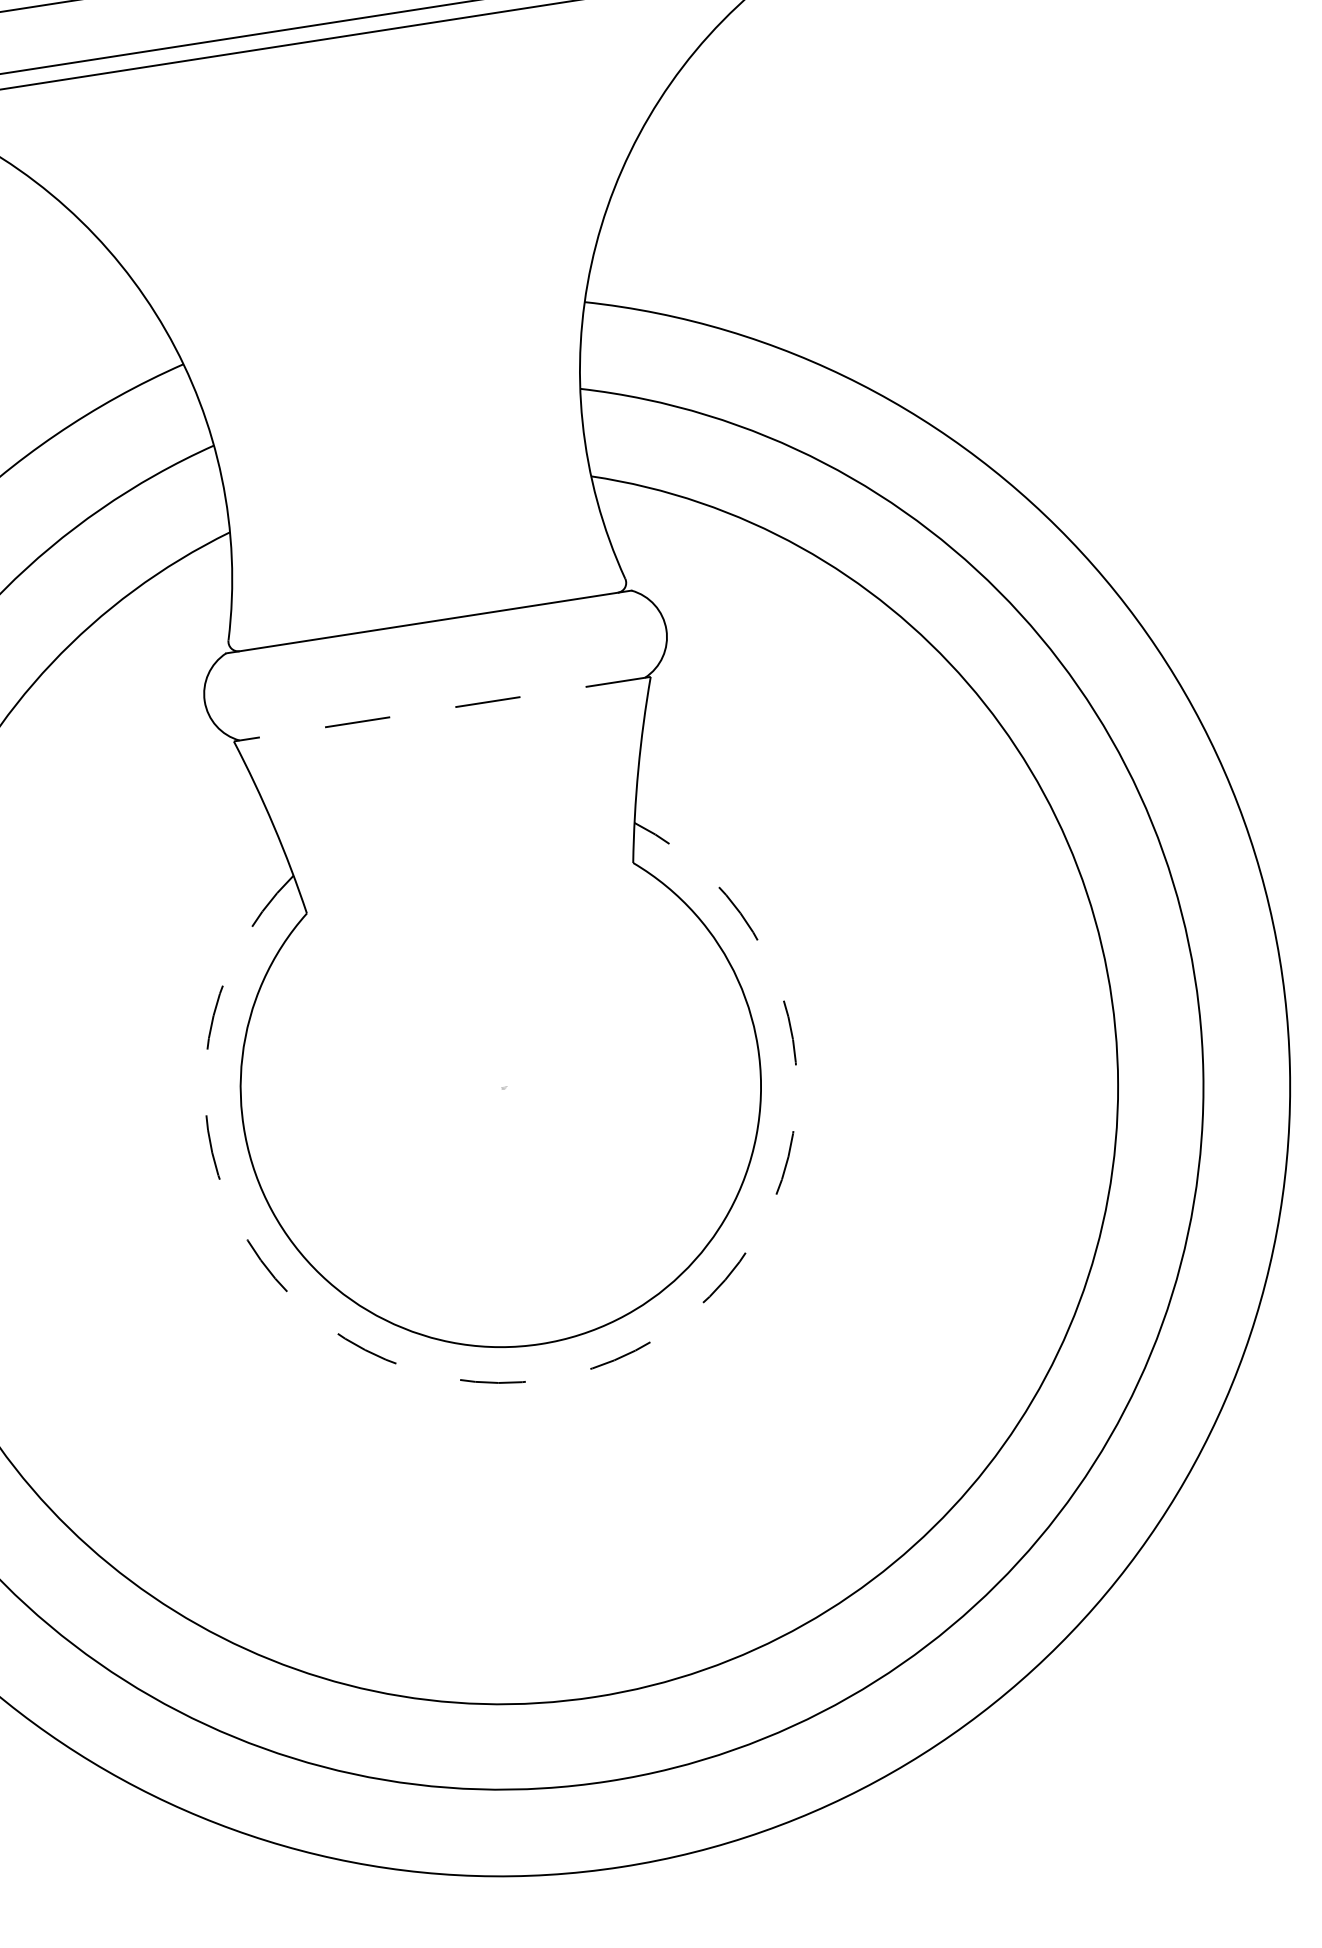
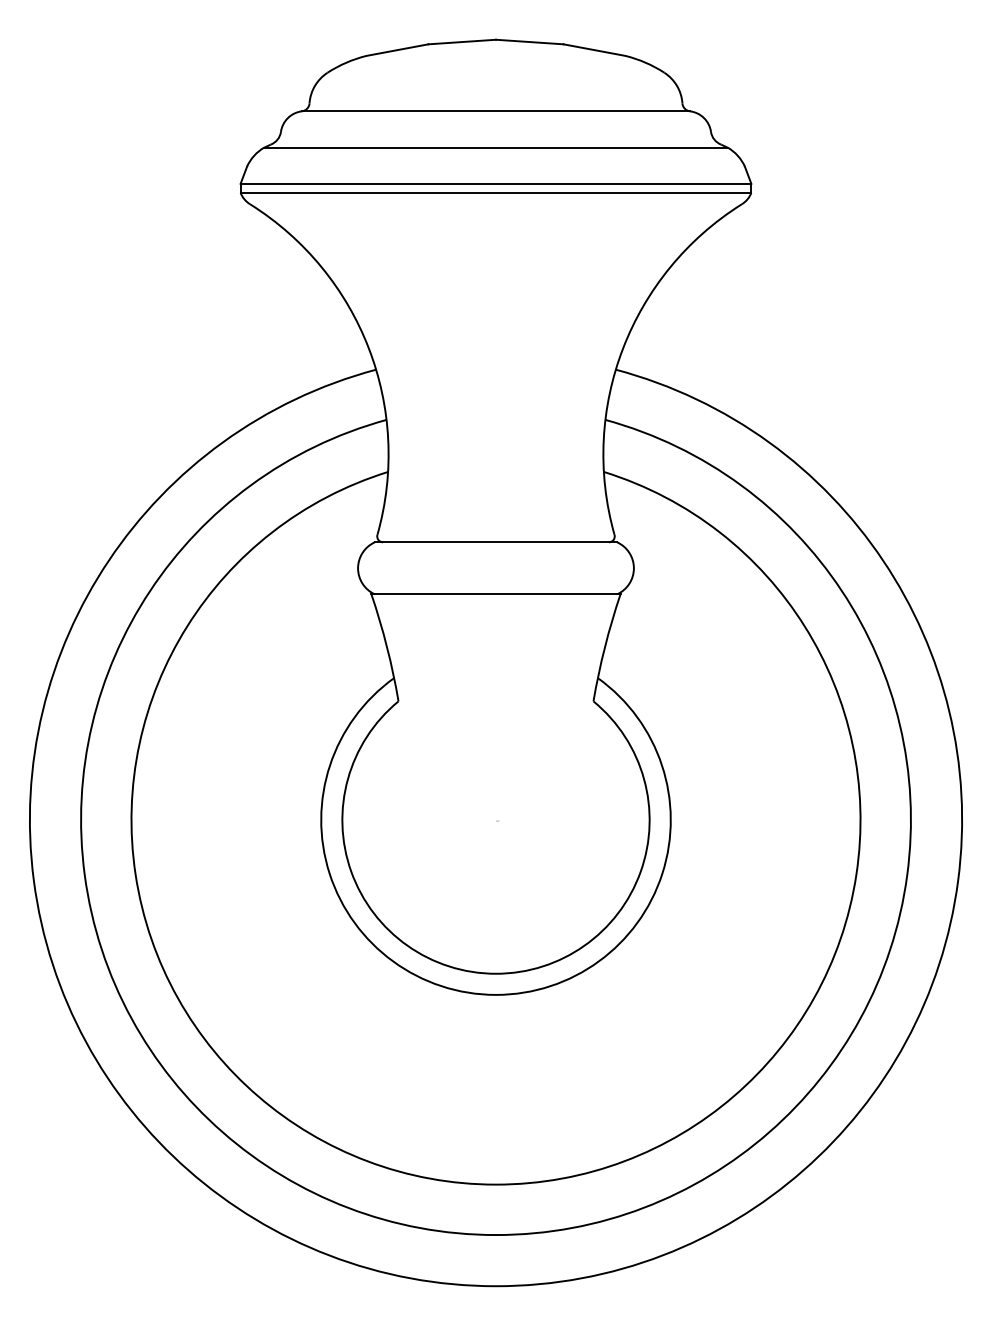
line: (441, 709) -> (495, 594), dashed -> solid
arc: (546, 1378) -> (496, 994), dashed -> solid

